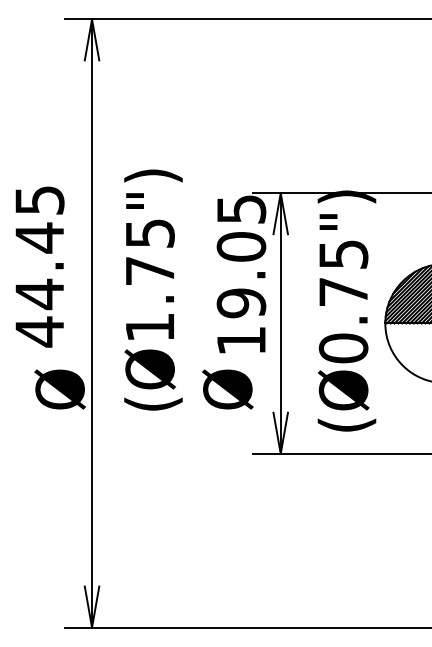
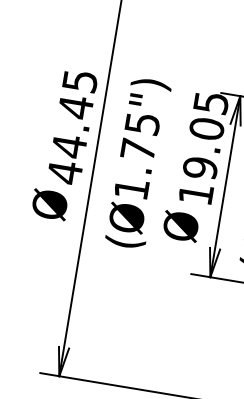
text: (39, 266) -> (72, 127), moved
text: (153, 289) -> (138, 163), moved
text: (59, 389) -> (49, 204), moved

